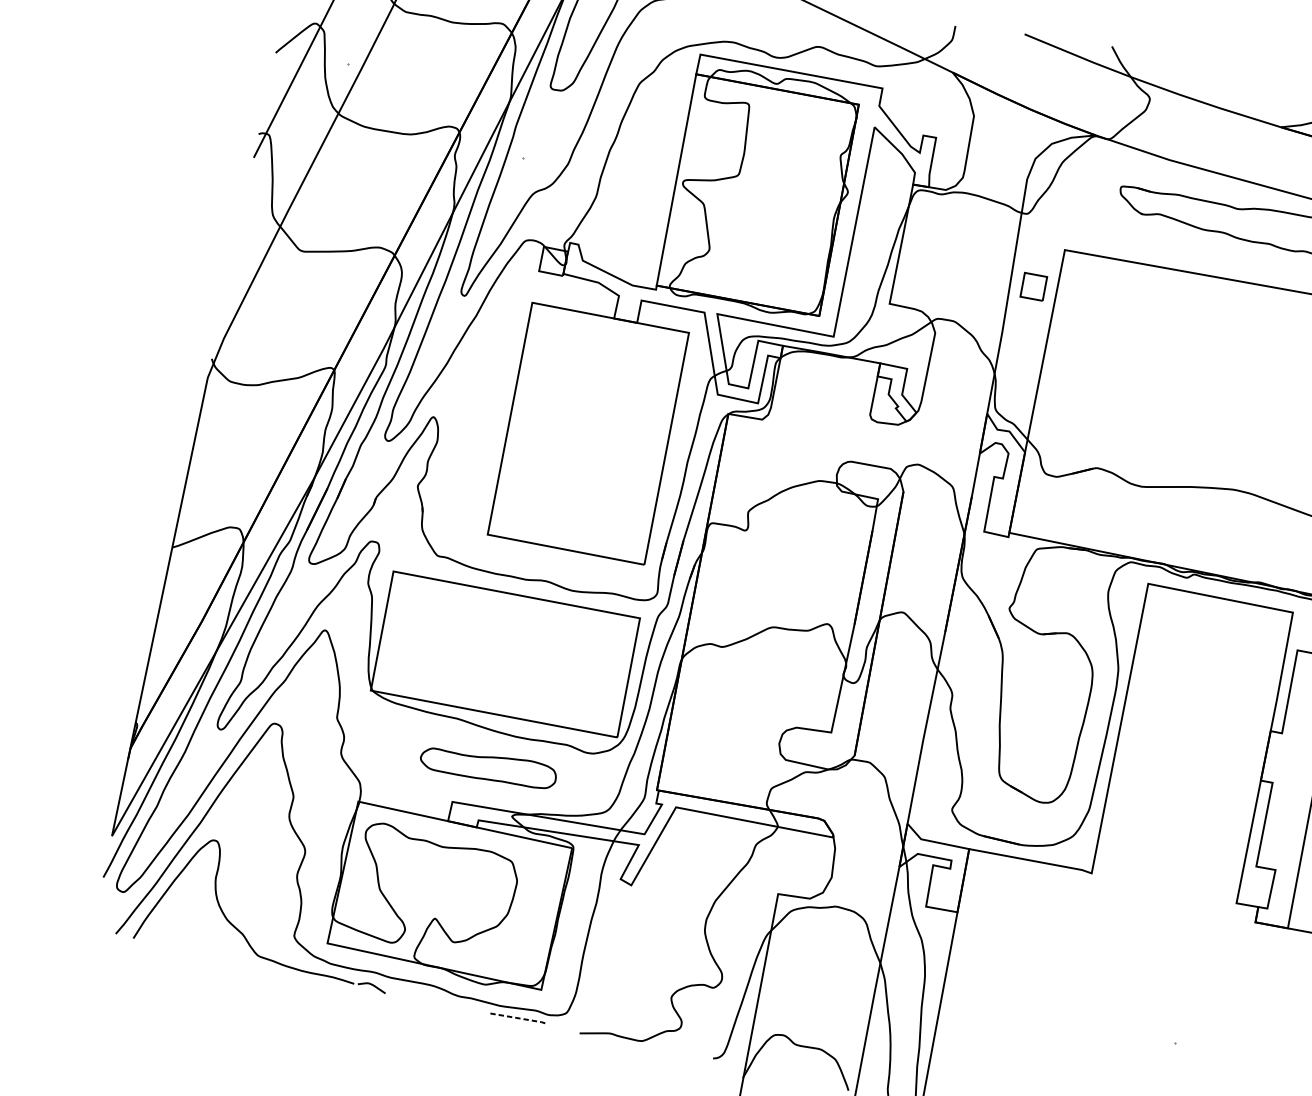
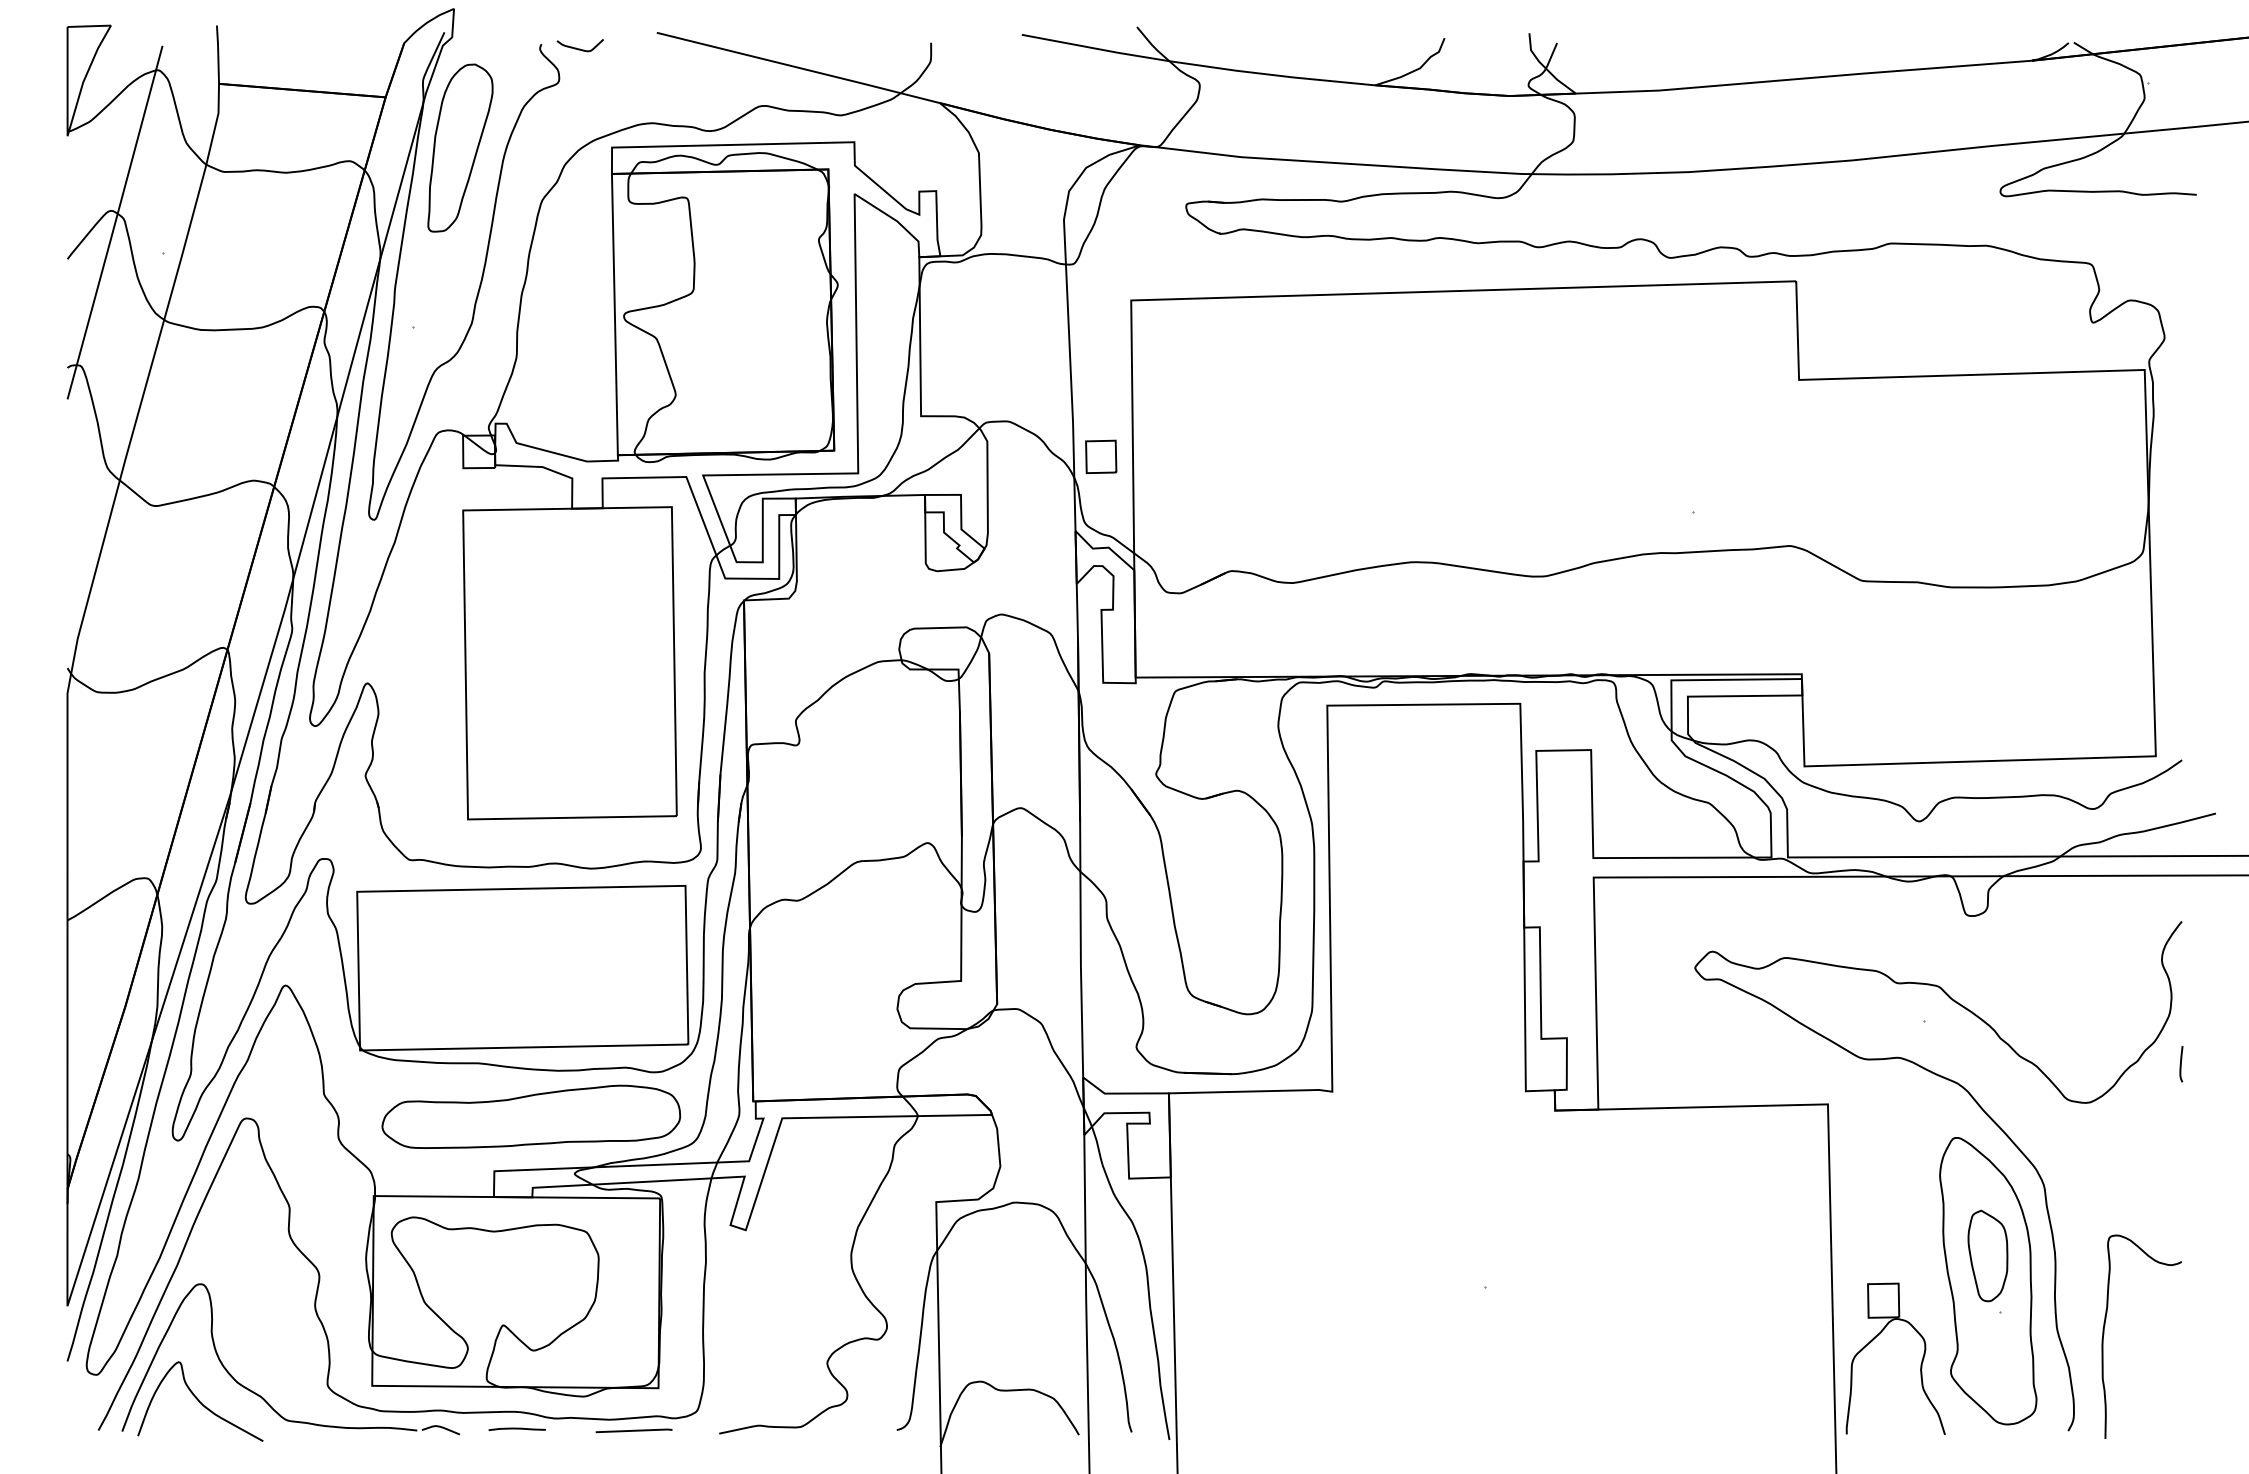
part: (1034, 286) -> (1101, 456), moved
part: (488, 766) -> (531, 1116), size x1.67
curve: (196, 928) -> (200, 1401), added
curve: (428, 998) -> (516, 1429), added
line: (516, 1017) -> (634, 1430), dashed -> solid

